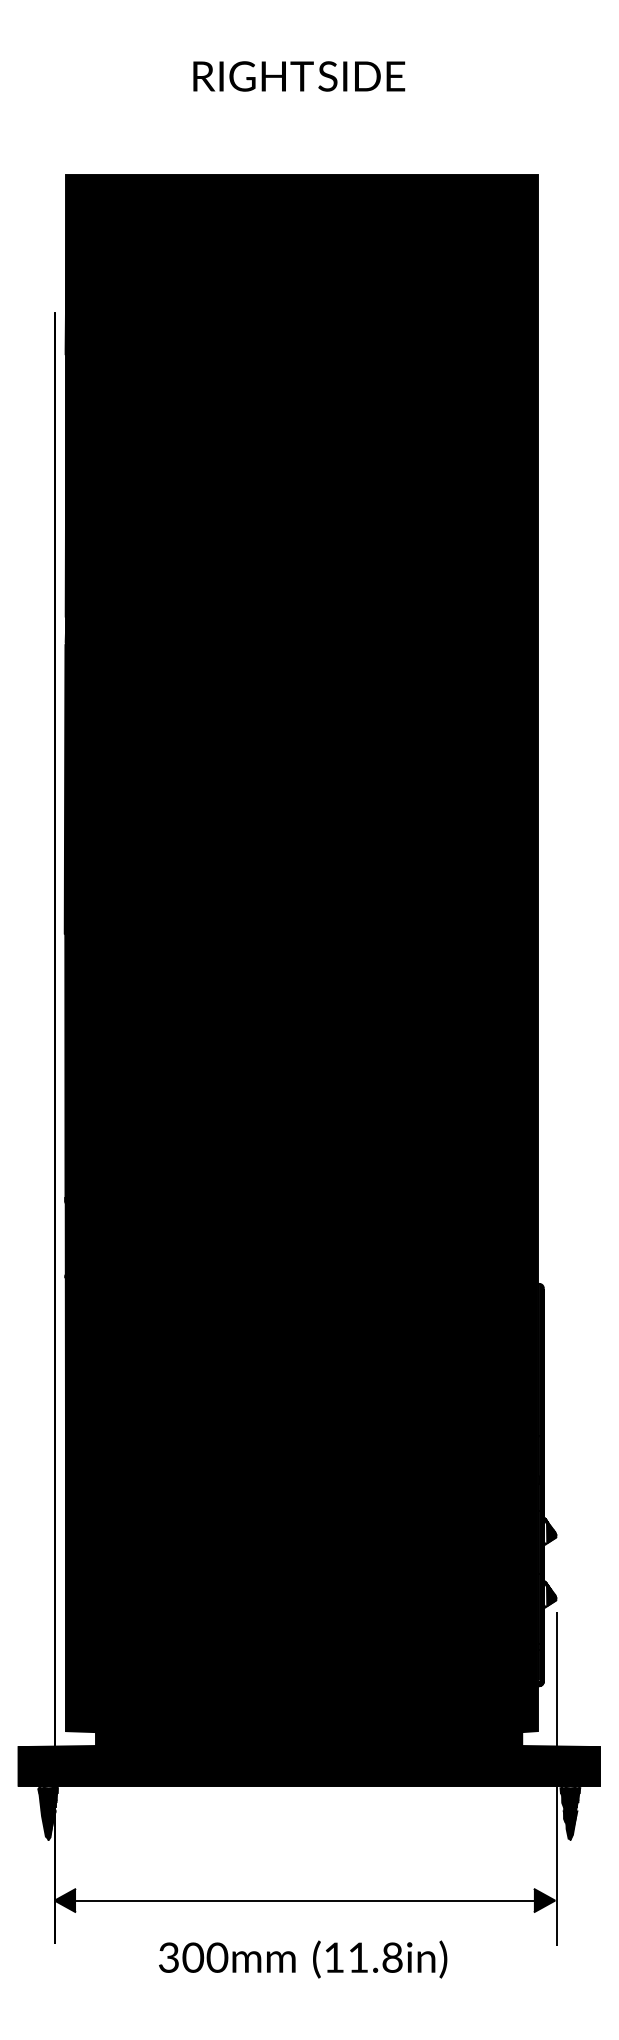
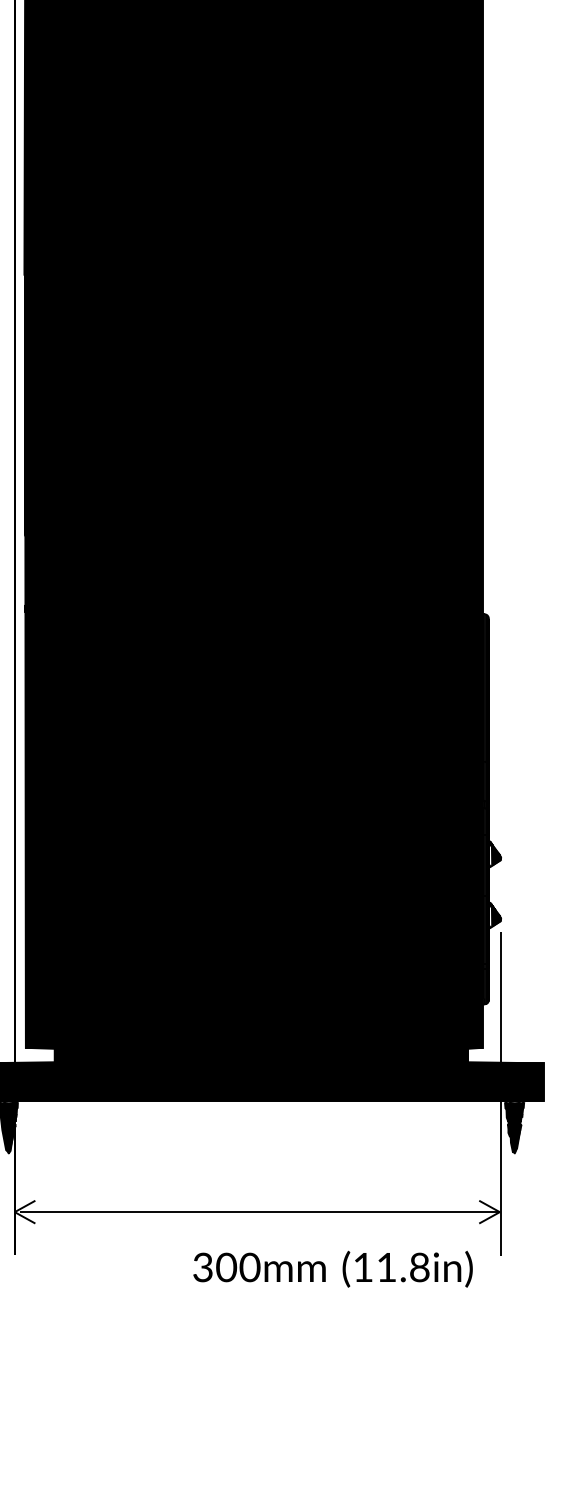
fill: (65, 1900) -> (25, 1212), removed
fill: (544, 1900) -> (489, 1212), removed
text: (303, 1959) -> (333, 1269), moved

